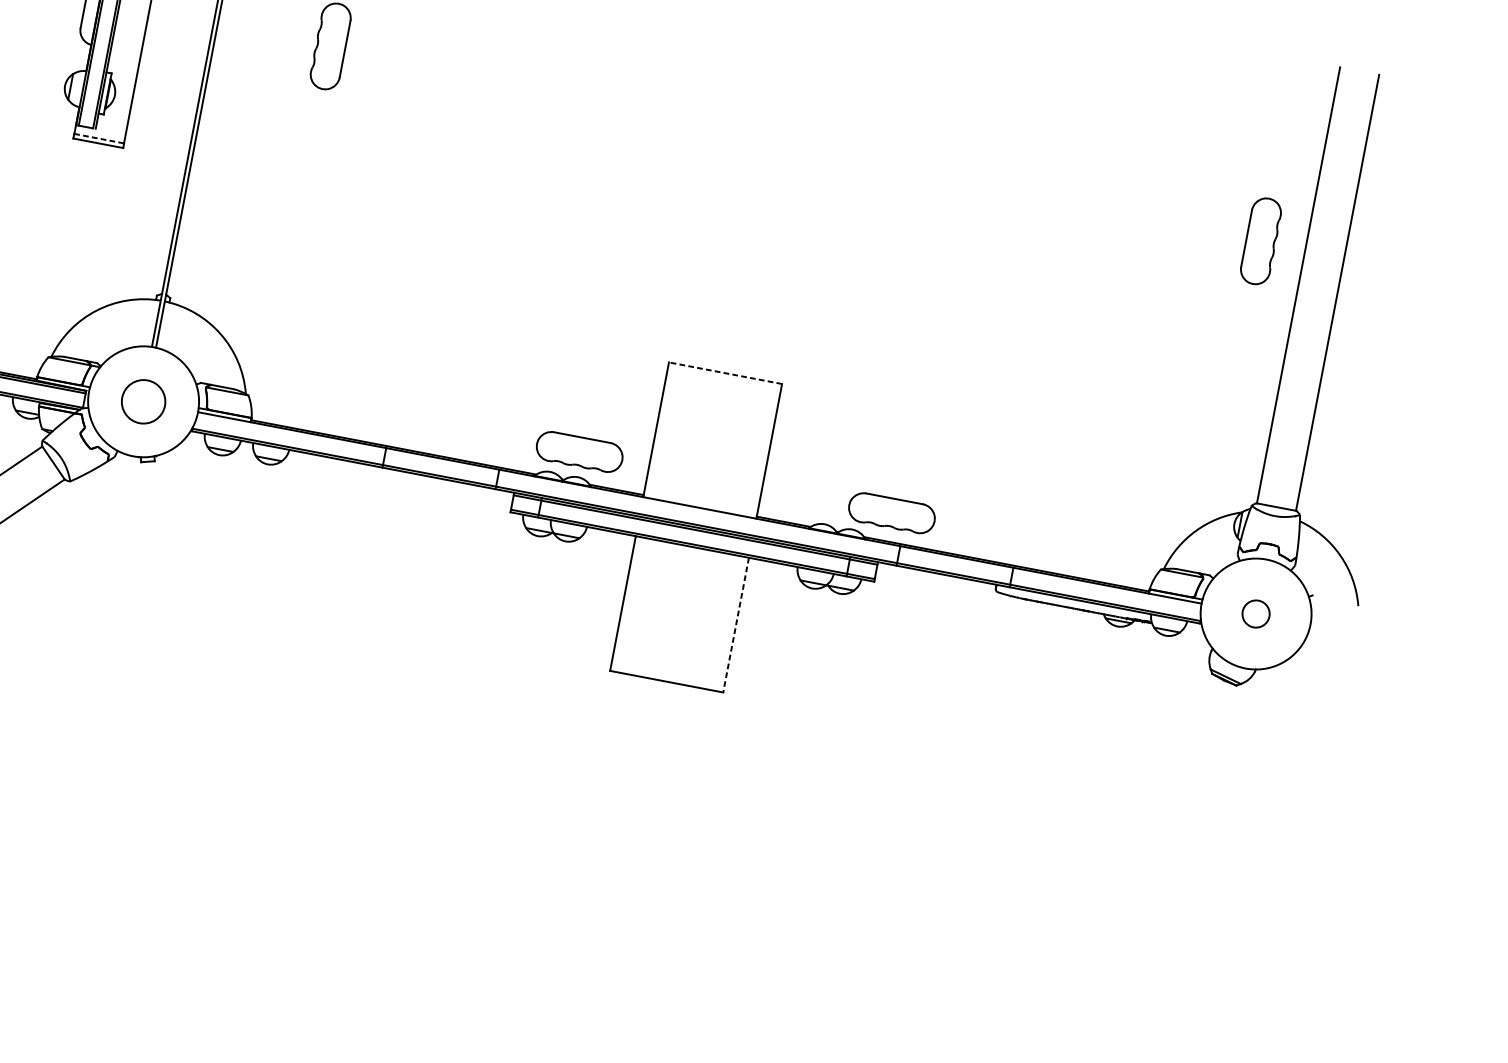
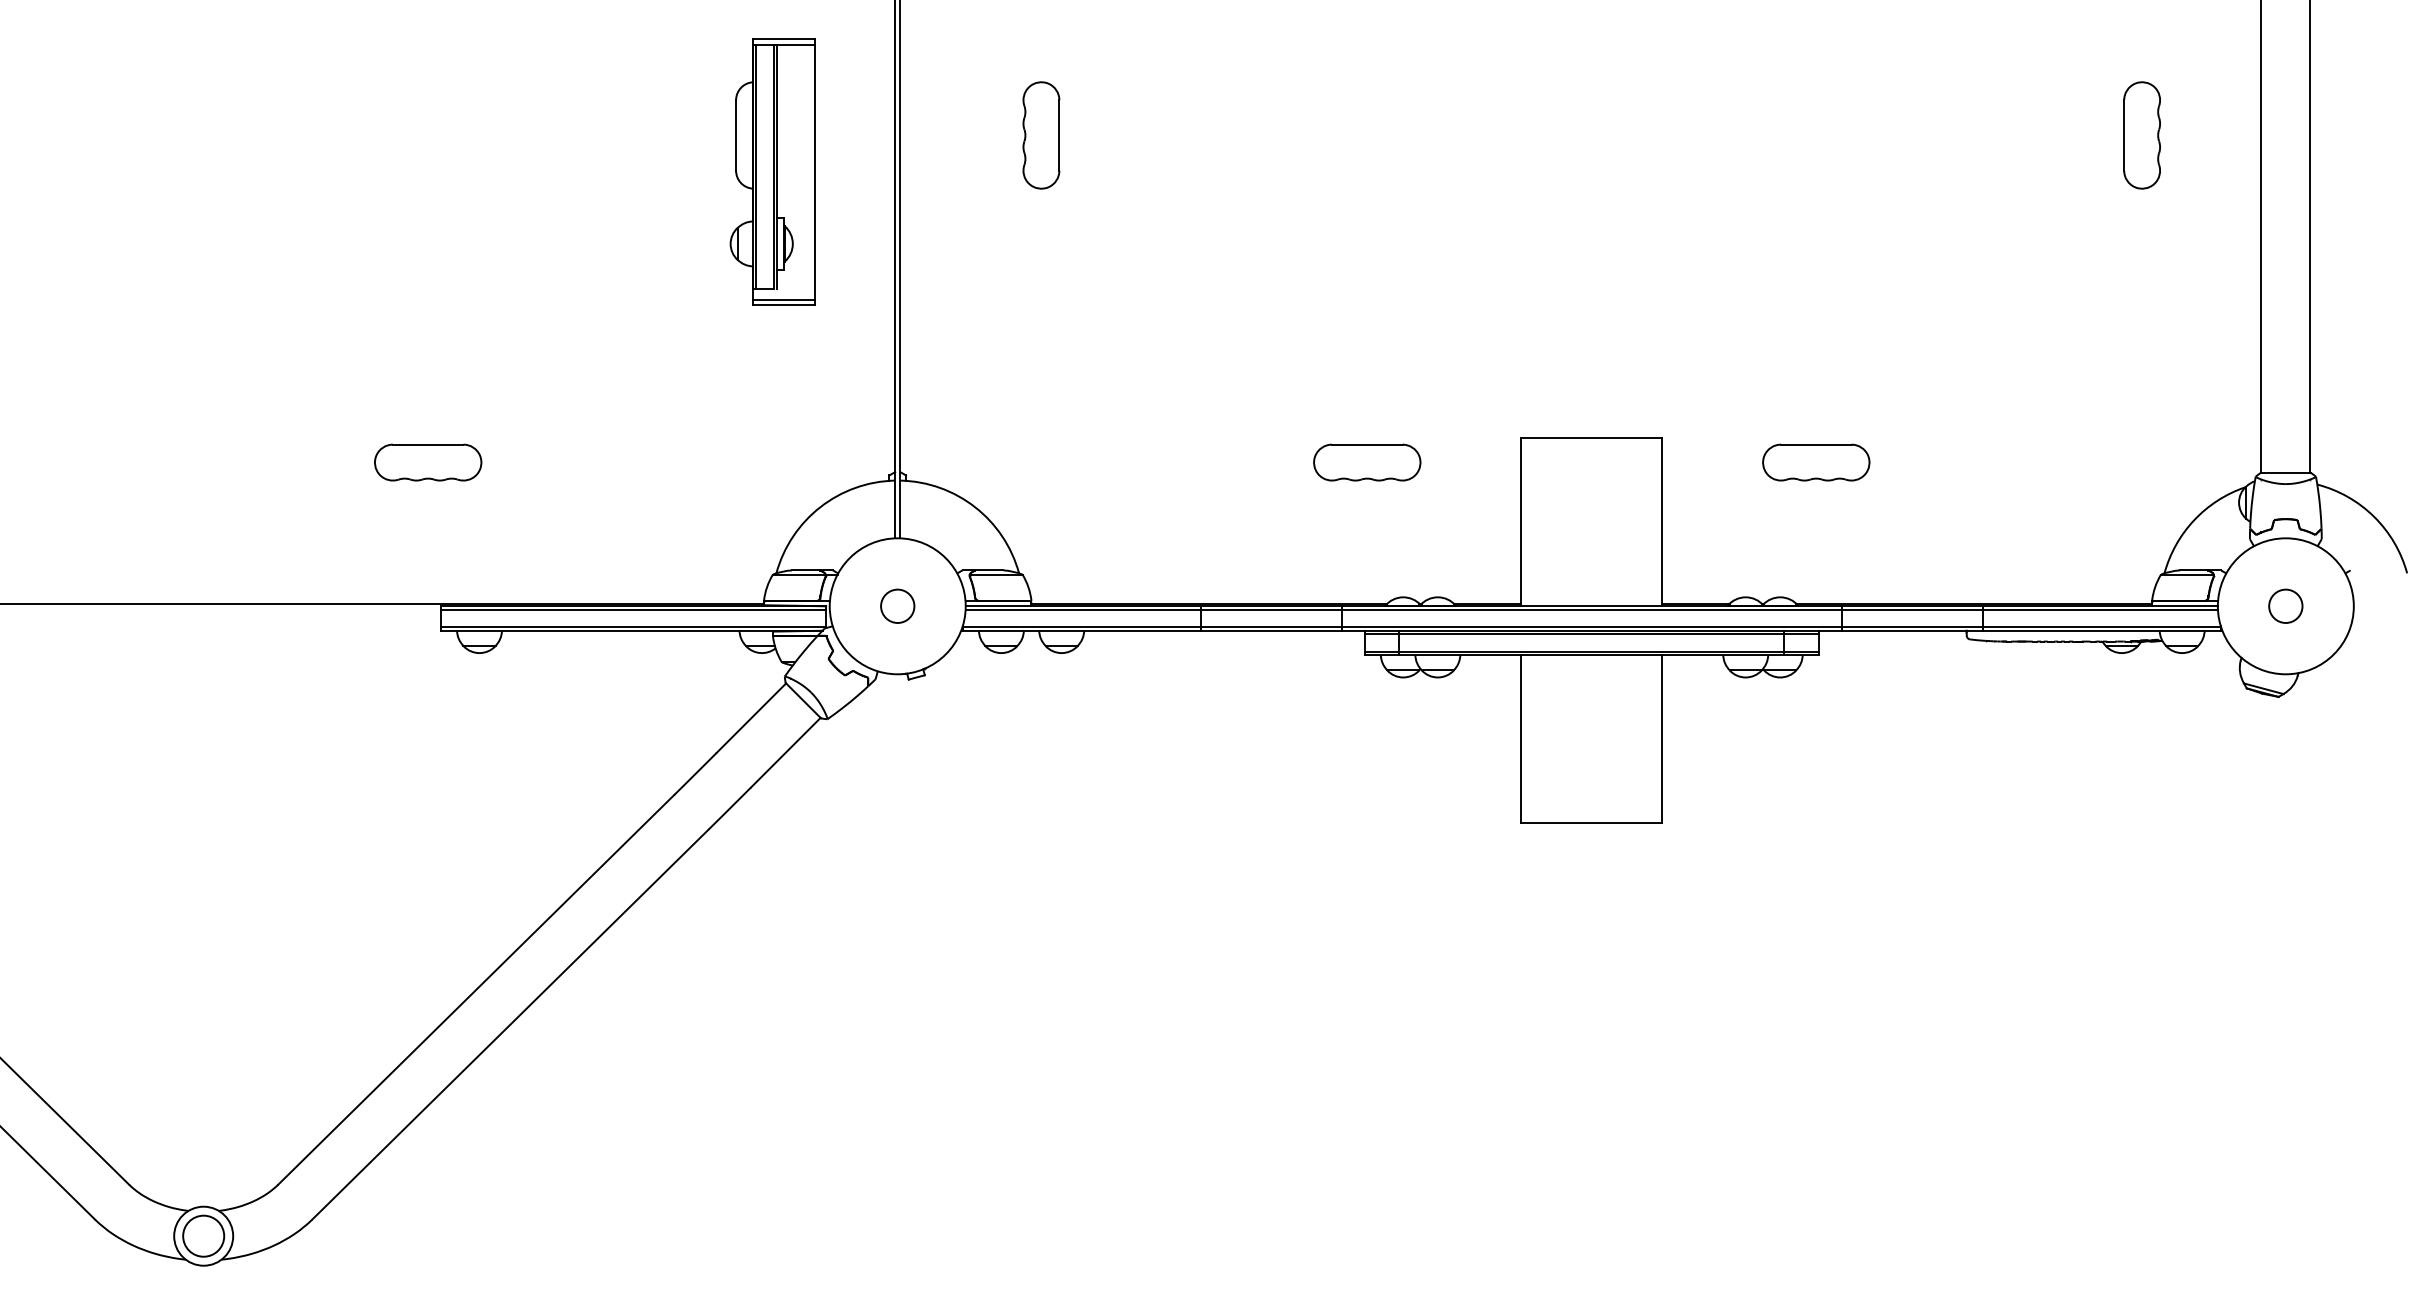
line: (99, 138) -> (784, 299), dashed -> solid
part: (1260, 241) -> (2141, 135), moved
line: (725, 373) -> (1591, 438), dashed -> solid
circle: (143, 401) -> (897, 605), size x0.62
part: (579, 451) -> (1367, 462), moved
line: (699, 510) -> (1591, 609), added
part: (892, 513) -> (1816, 462), moved
line: (736, 625) -> (1662, 739), dashed -> solid

